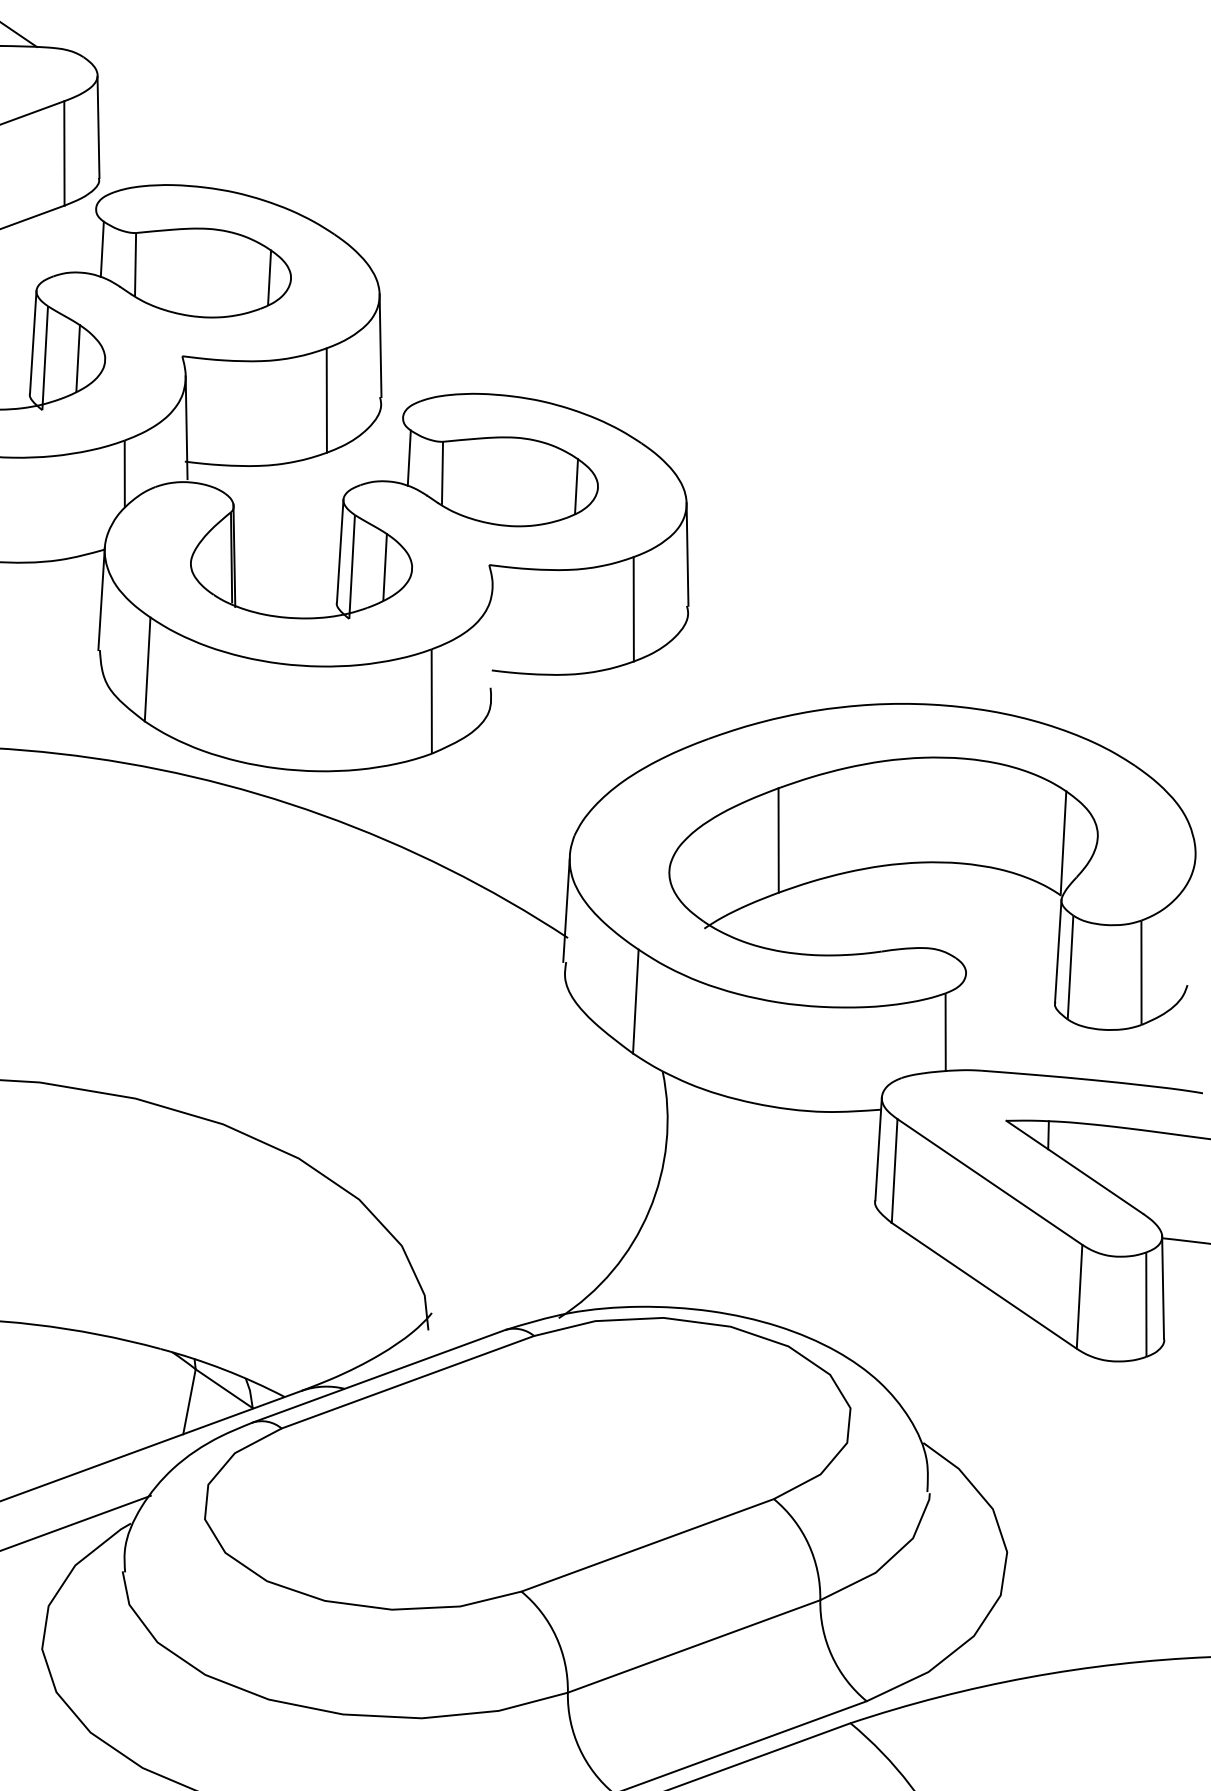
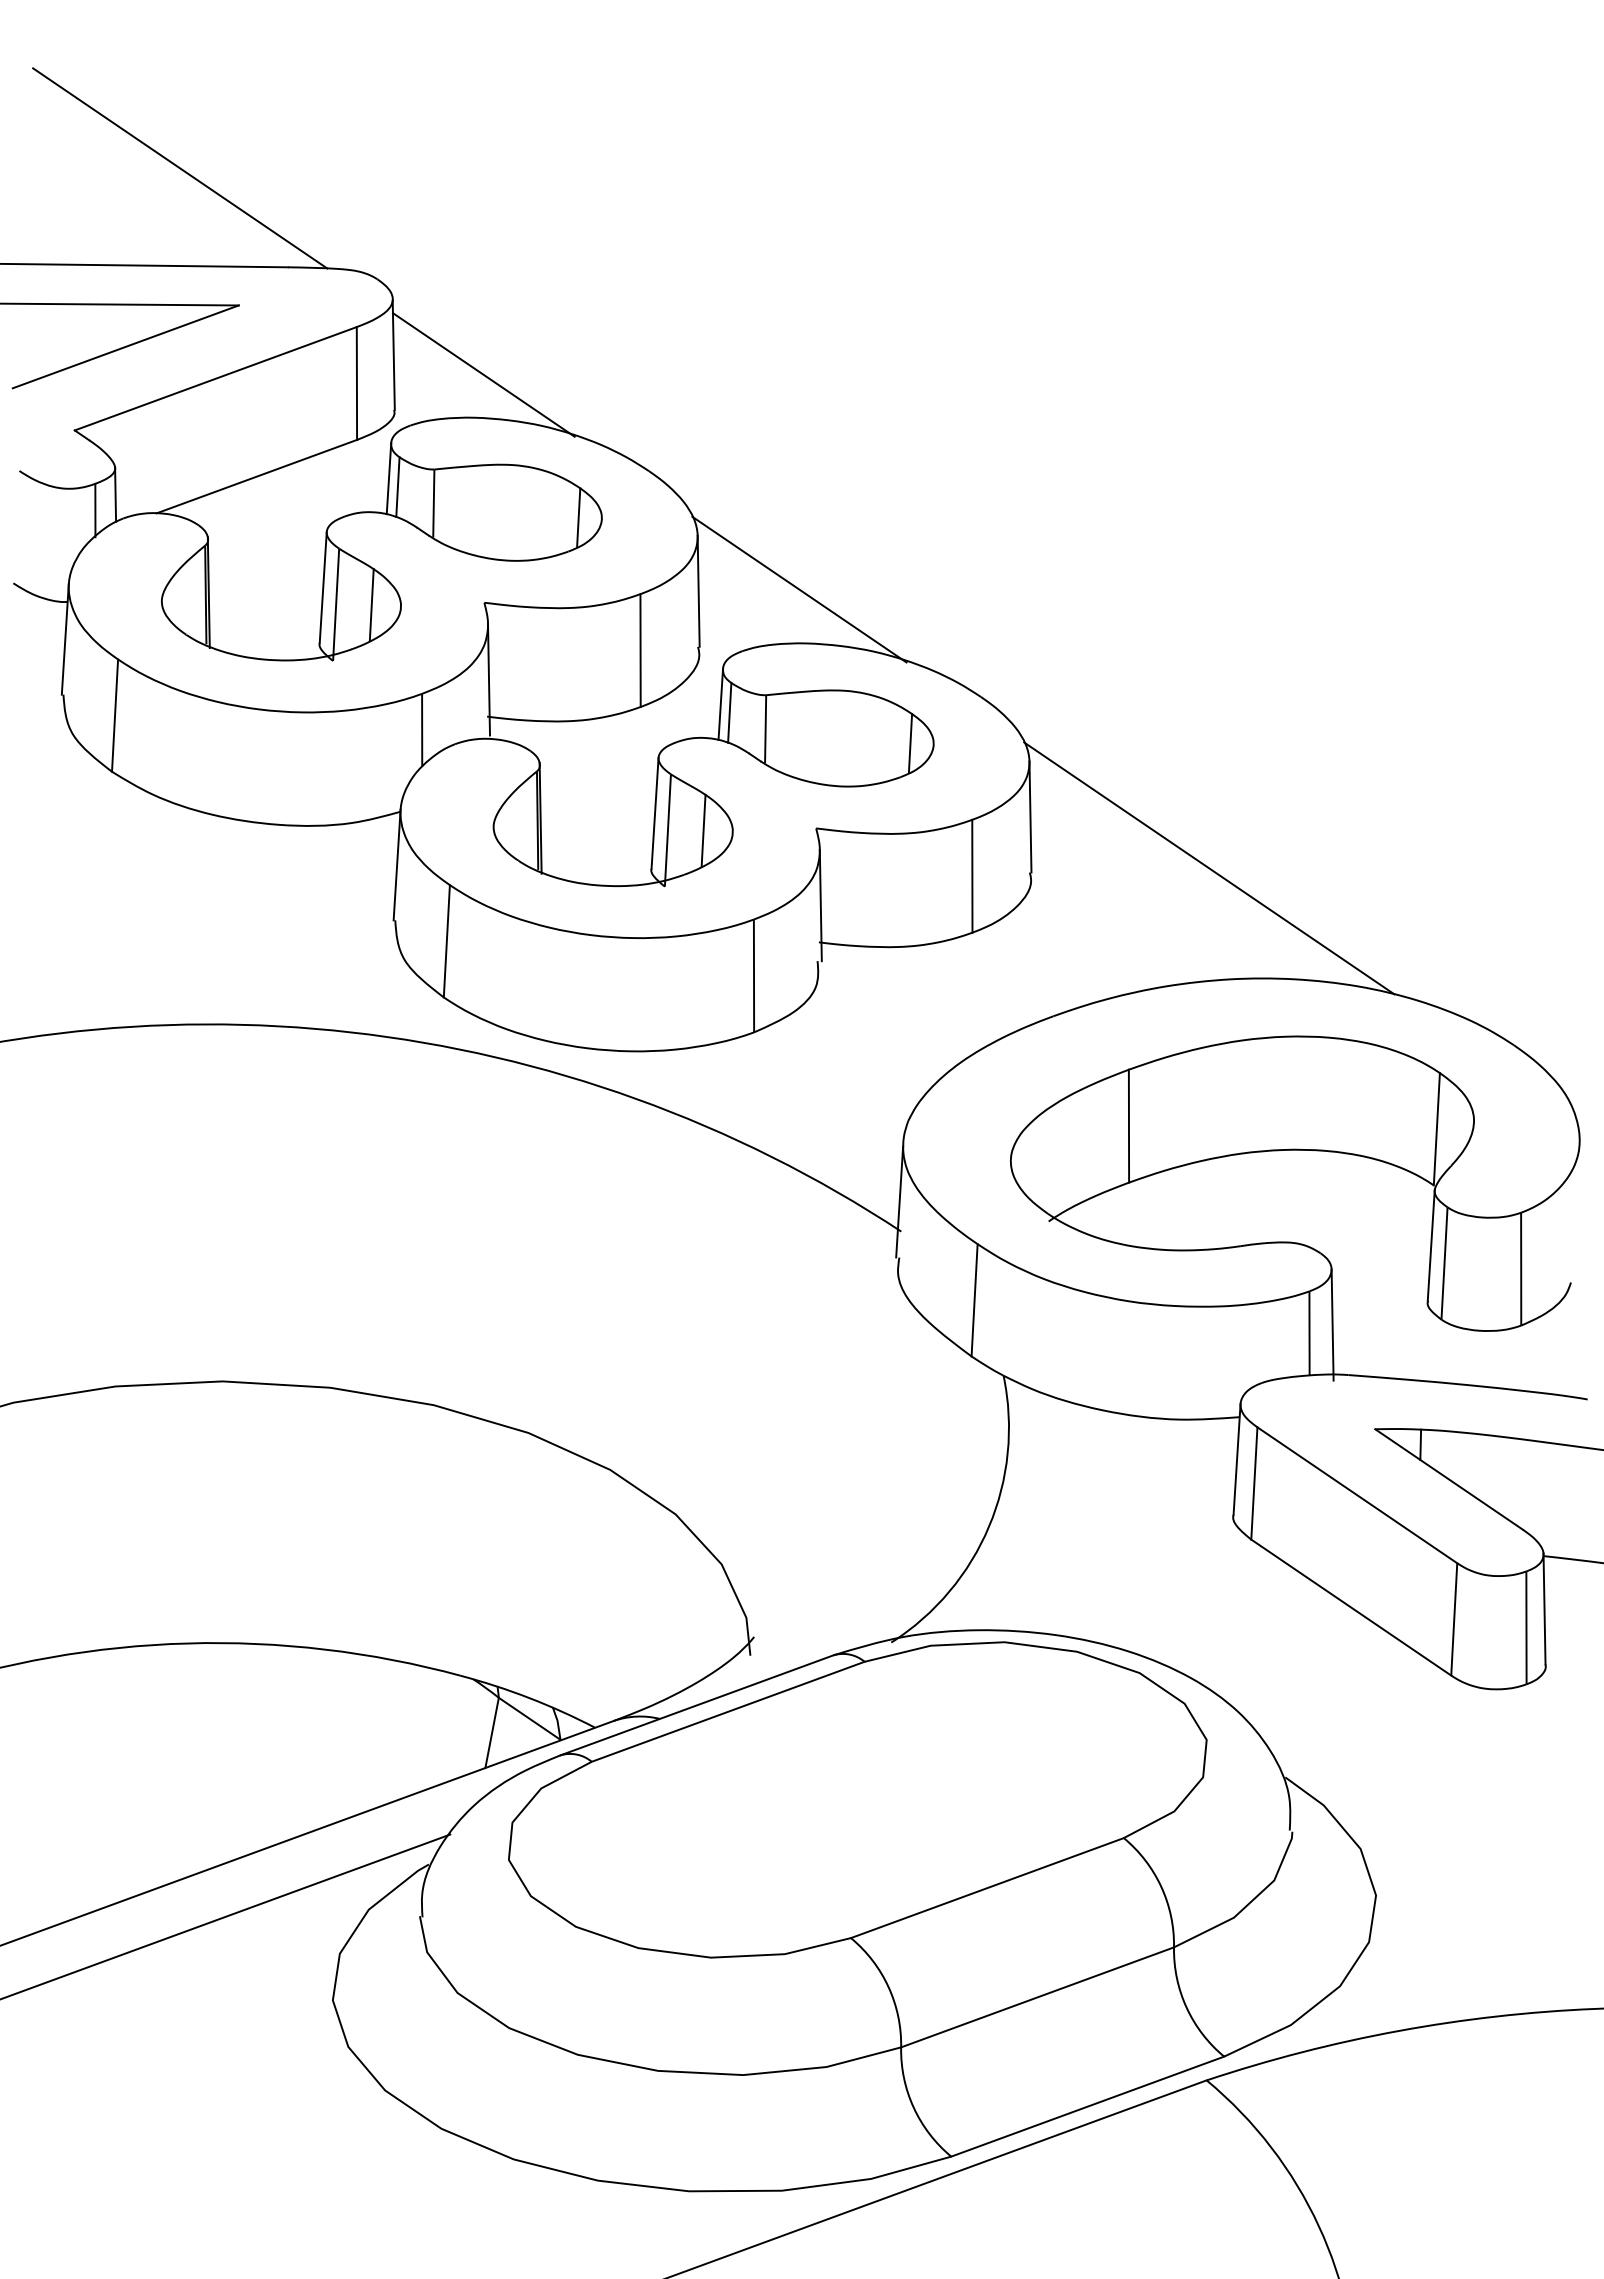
line: (181, 145) -> (483, 374), added
line: (93, 241) -> (388, 478), added
line: (473, 344) -> (799, 589), added
line: (400, 449) -> (720, 703), added
line: (853, 602) -> (1209, 868), added
line: (493, 636) -> (820, 905), added
line: (966, 1023) -> (1332, 1324), added

